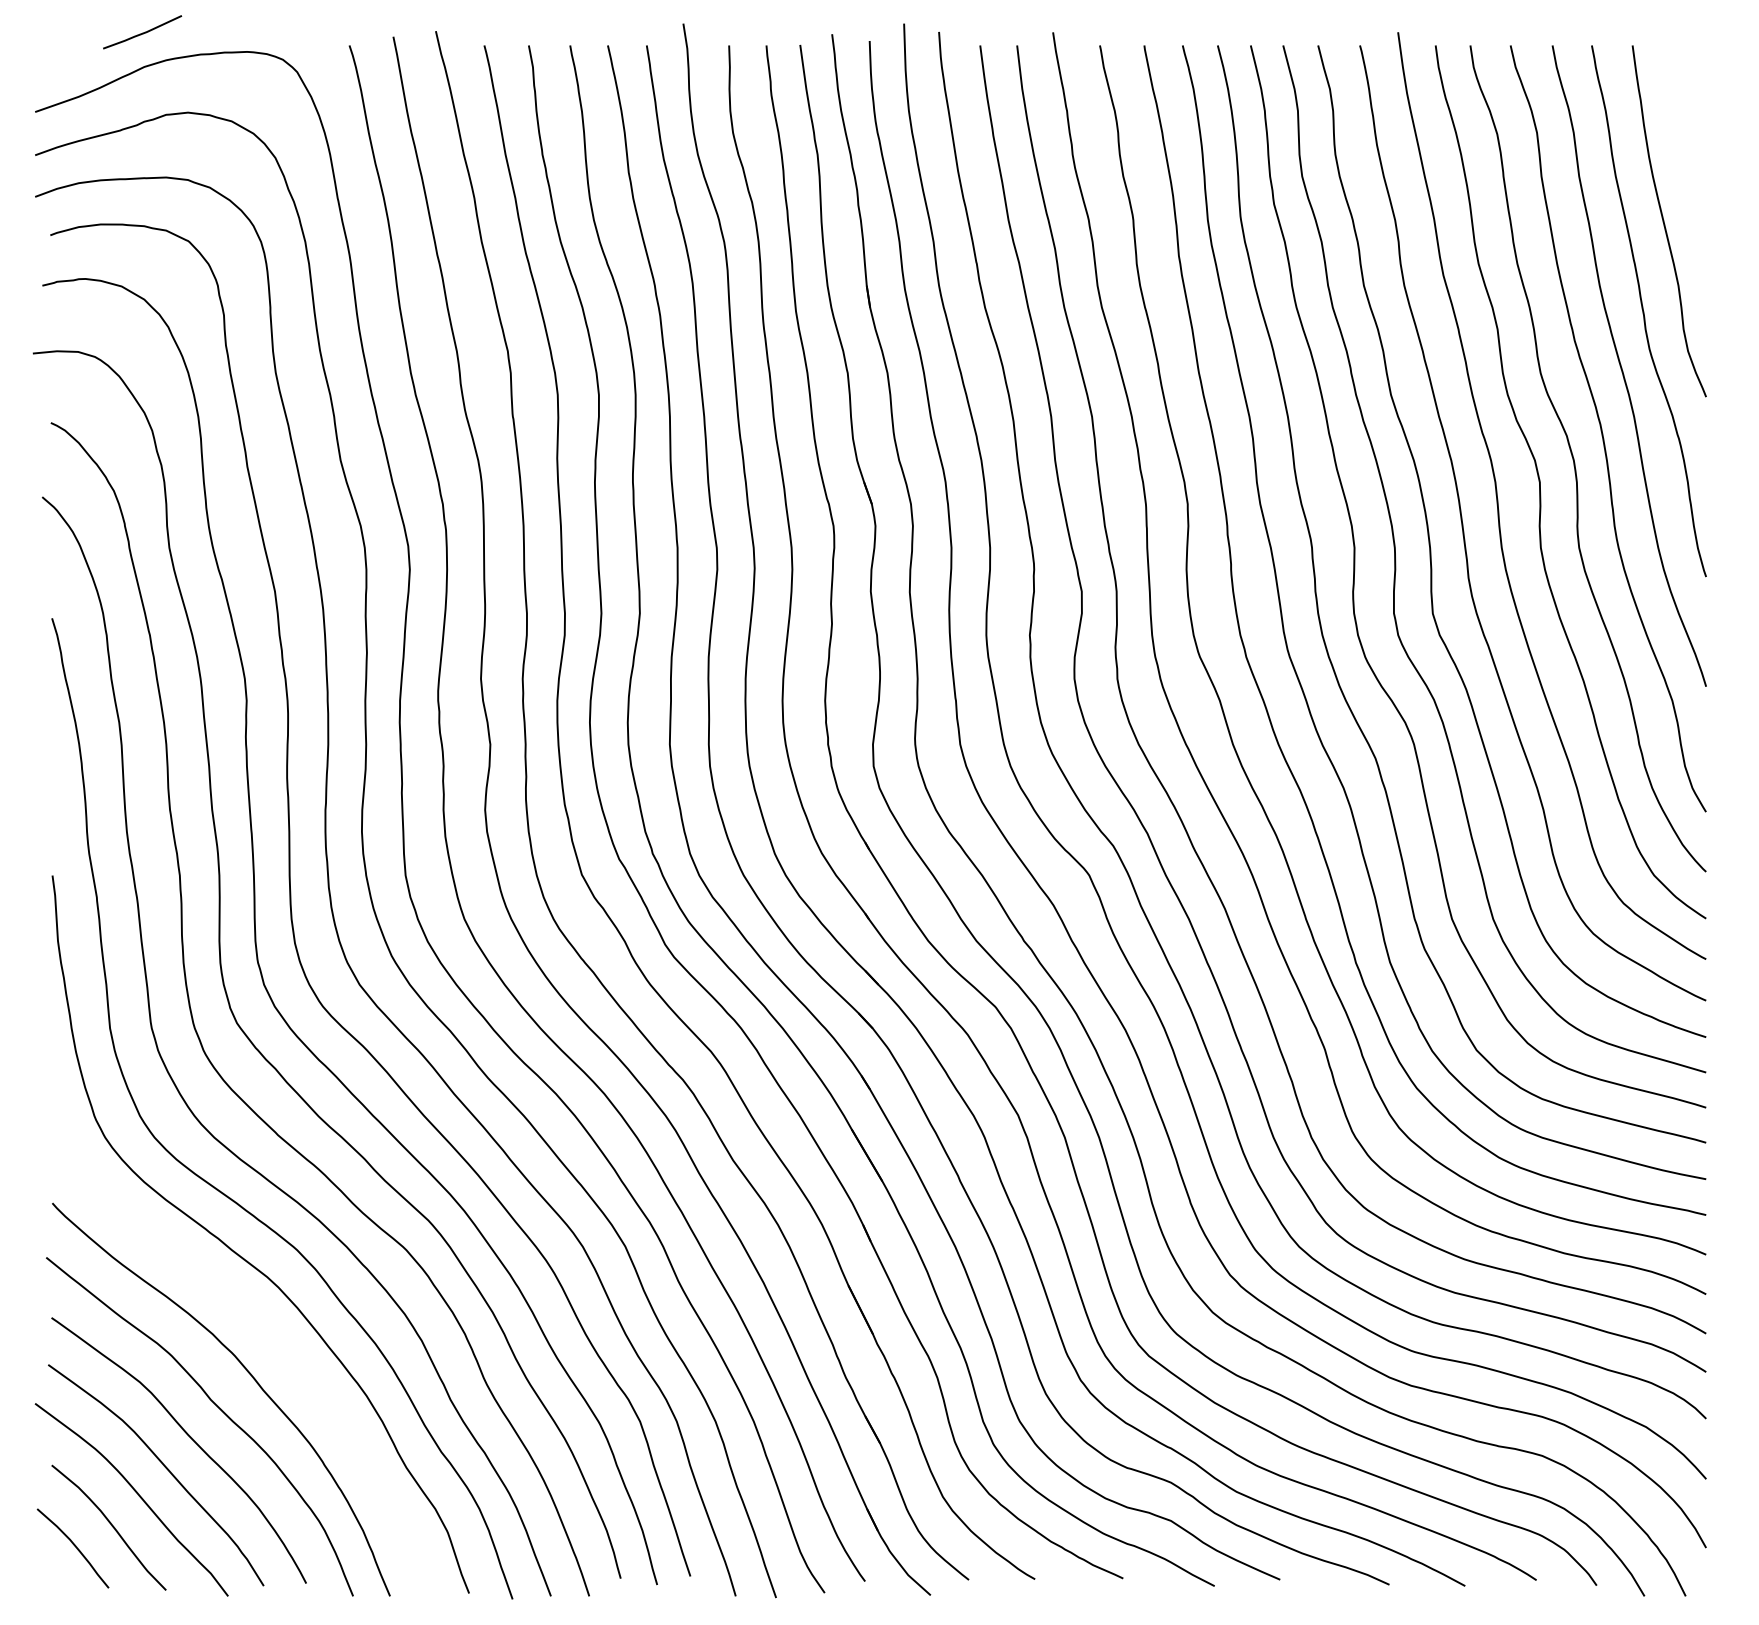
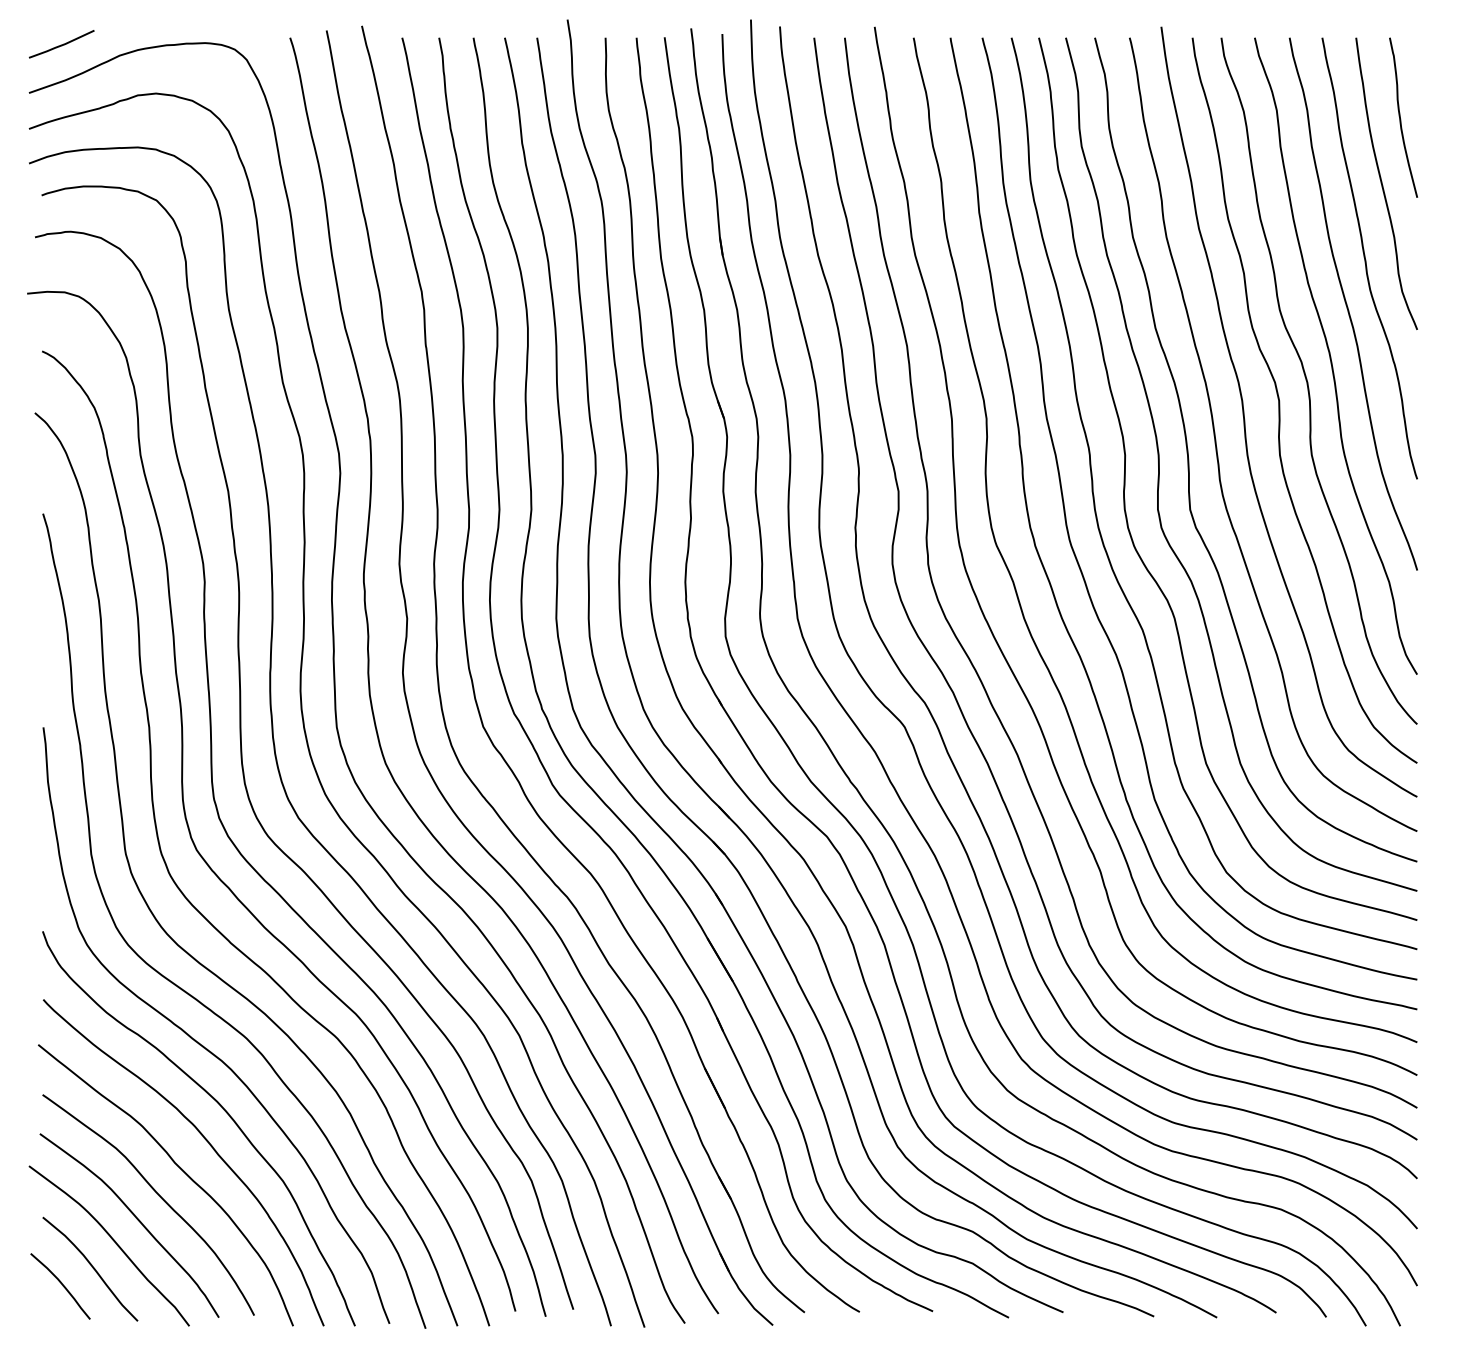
line: (142, 32) -> (61, 44), moved
curve: (1686, 141) -> (1400, 117), added
curve: (269, 1336) -> (223, 1110), added

